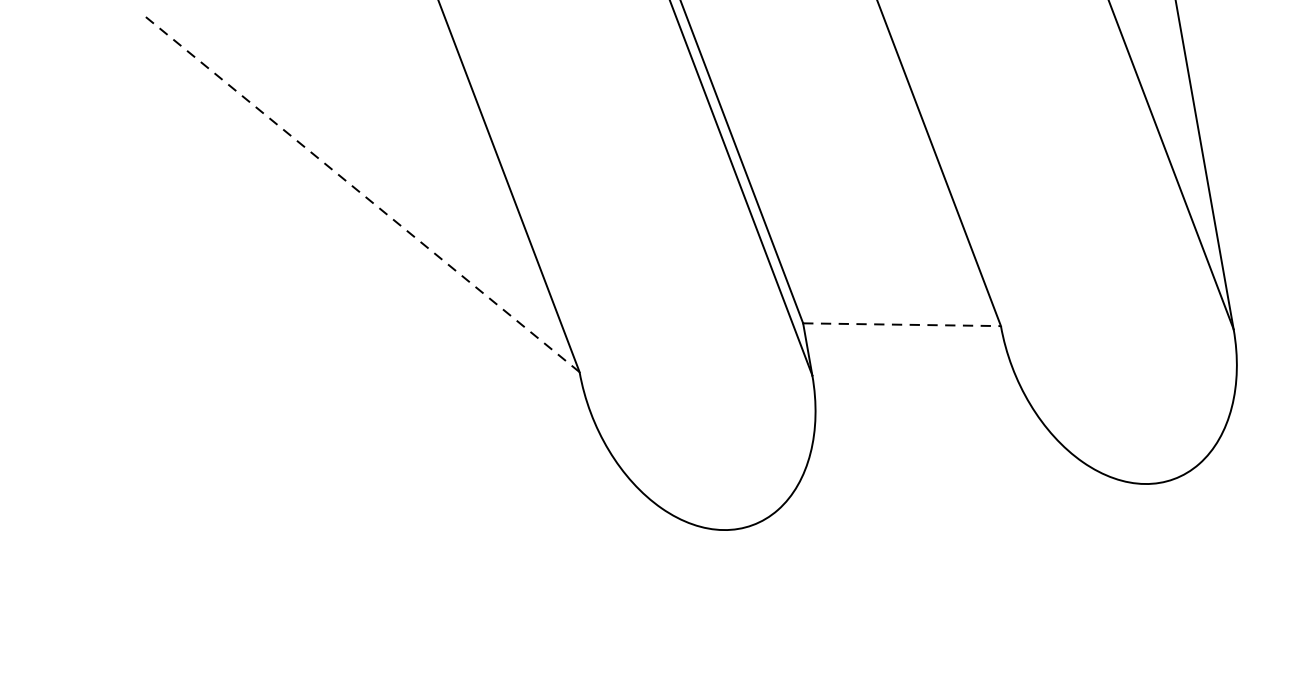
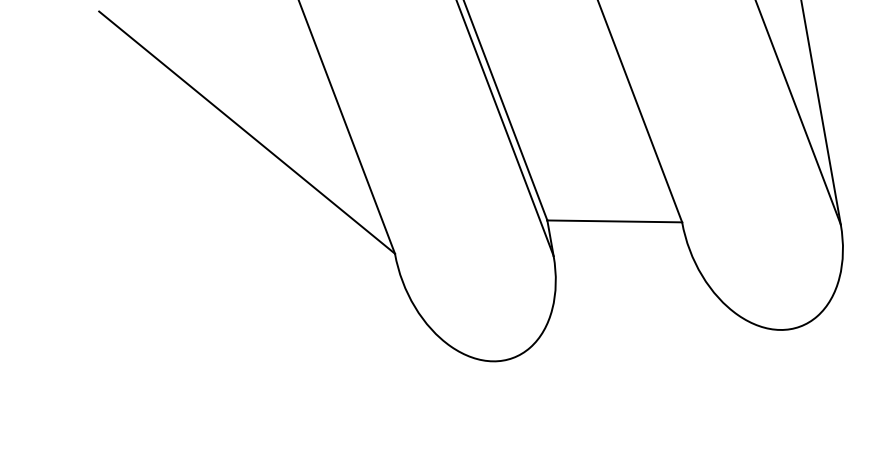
line: (361, 194) -> (246, 132), dashed -> solid
line: (903, 324) -> (615, 221), dashed -> solid

